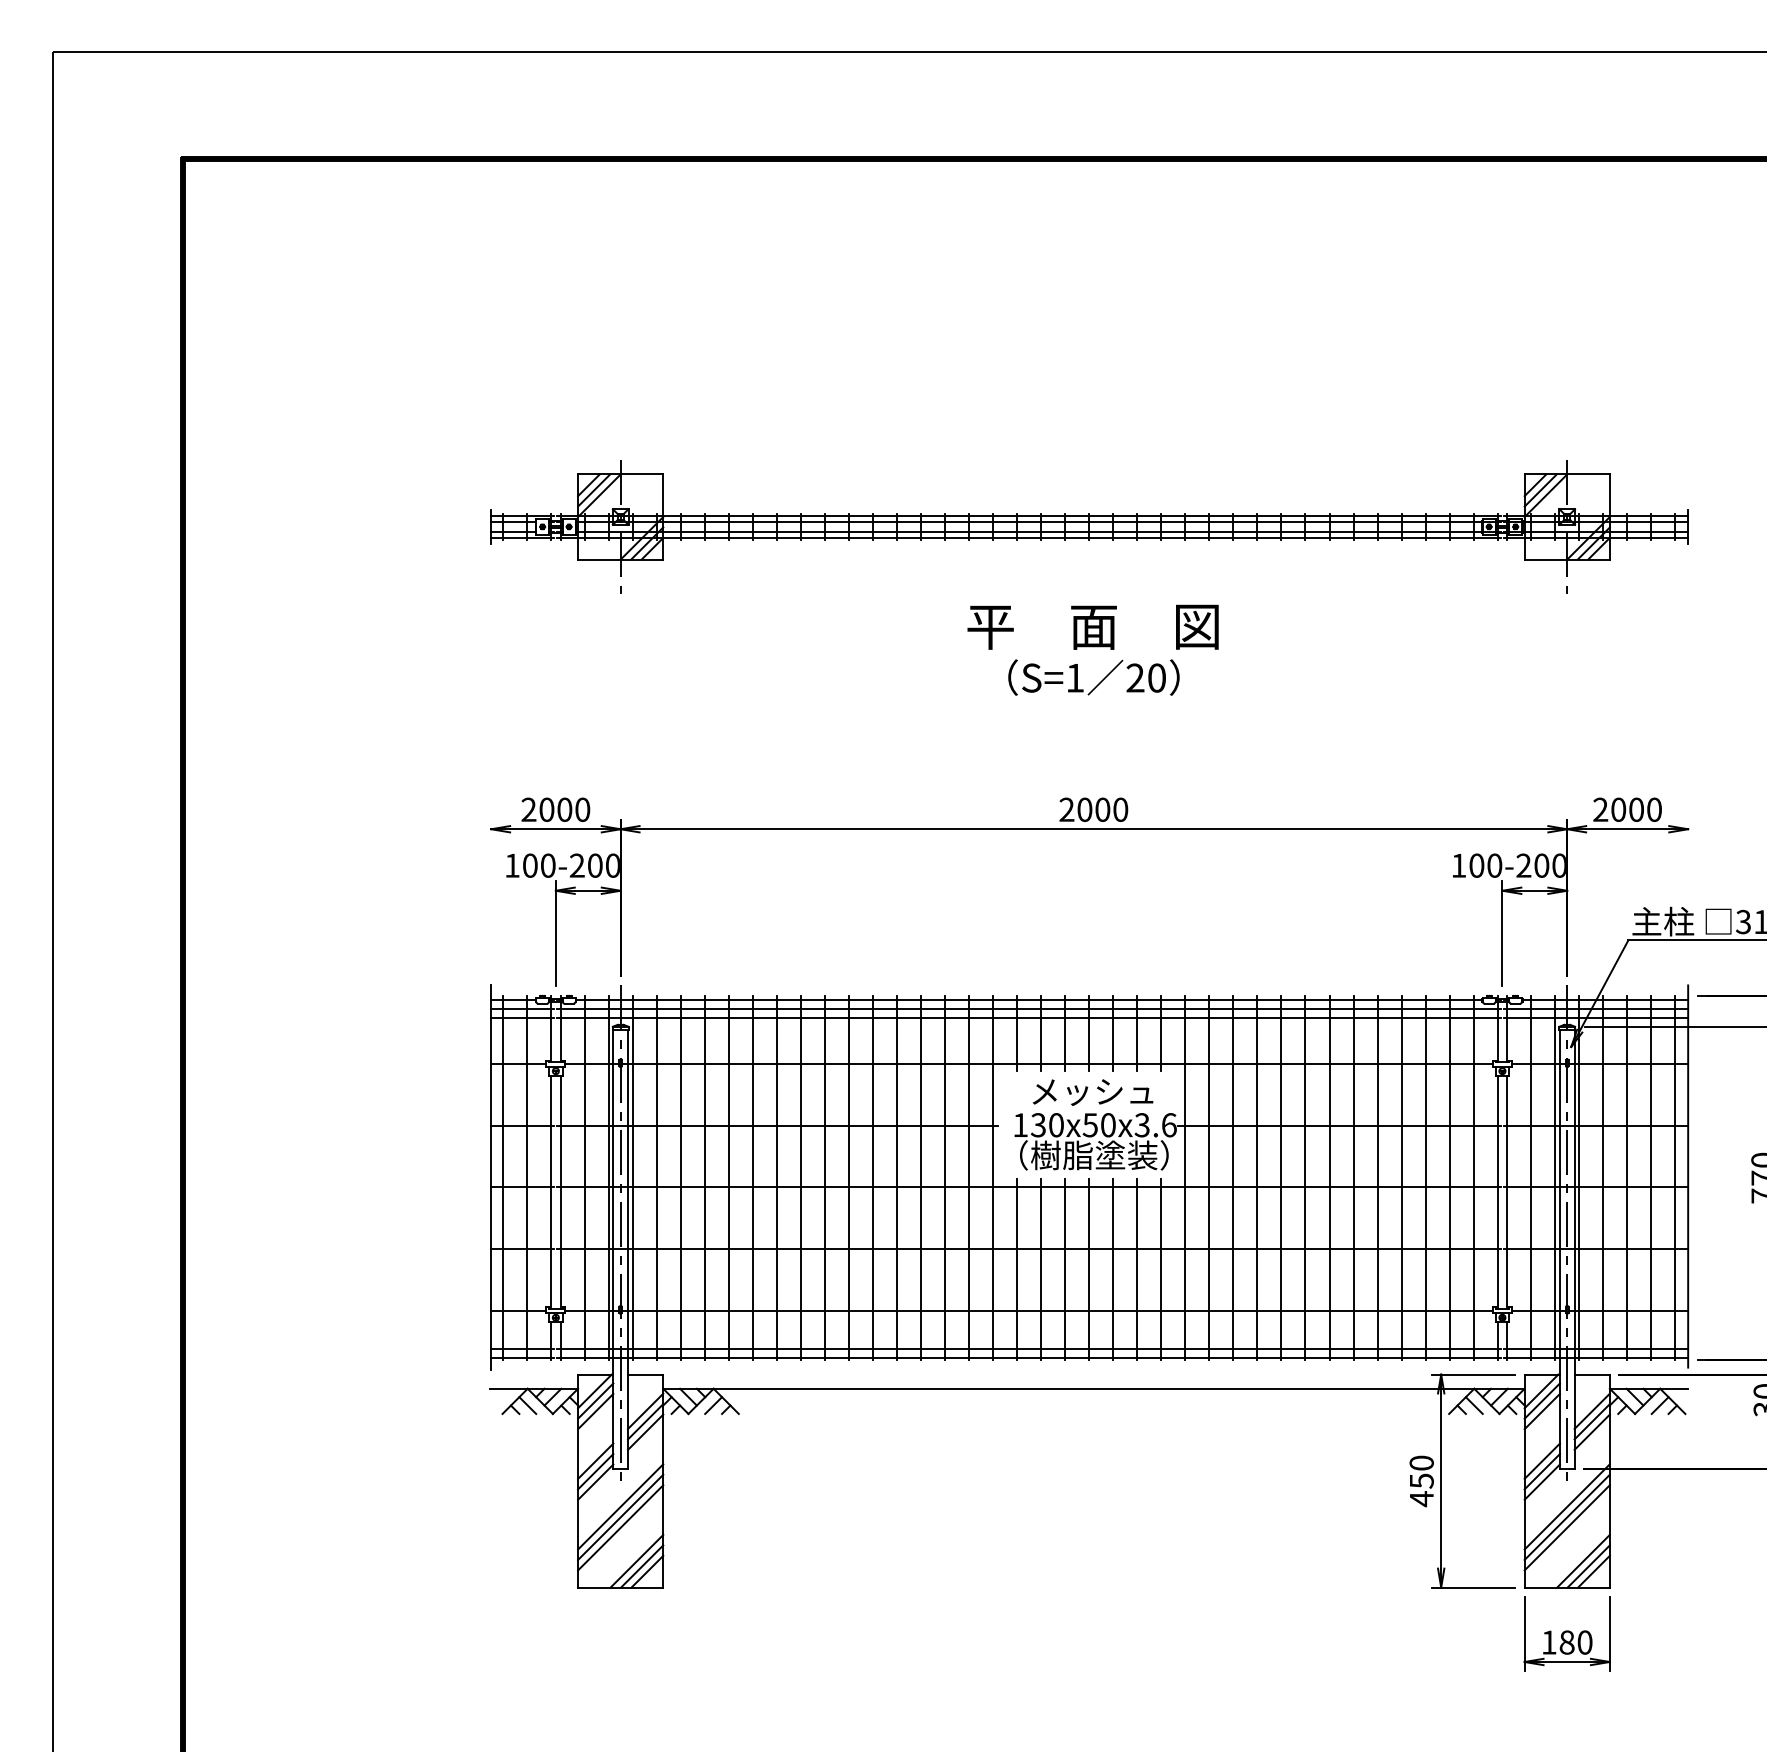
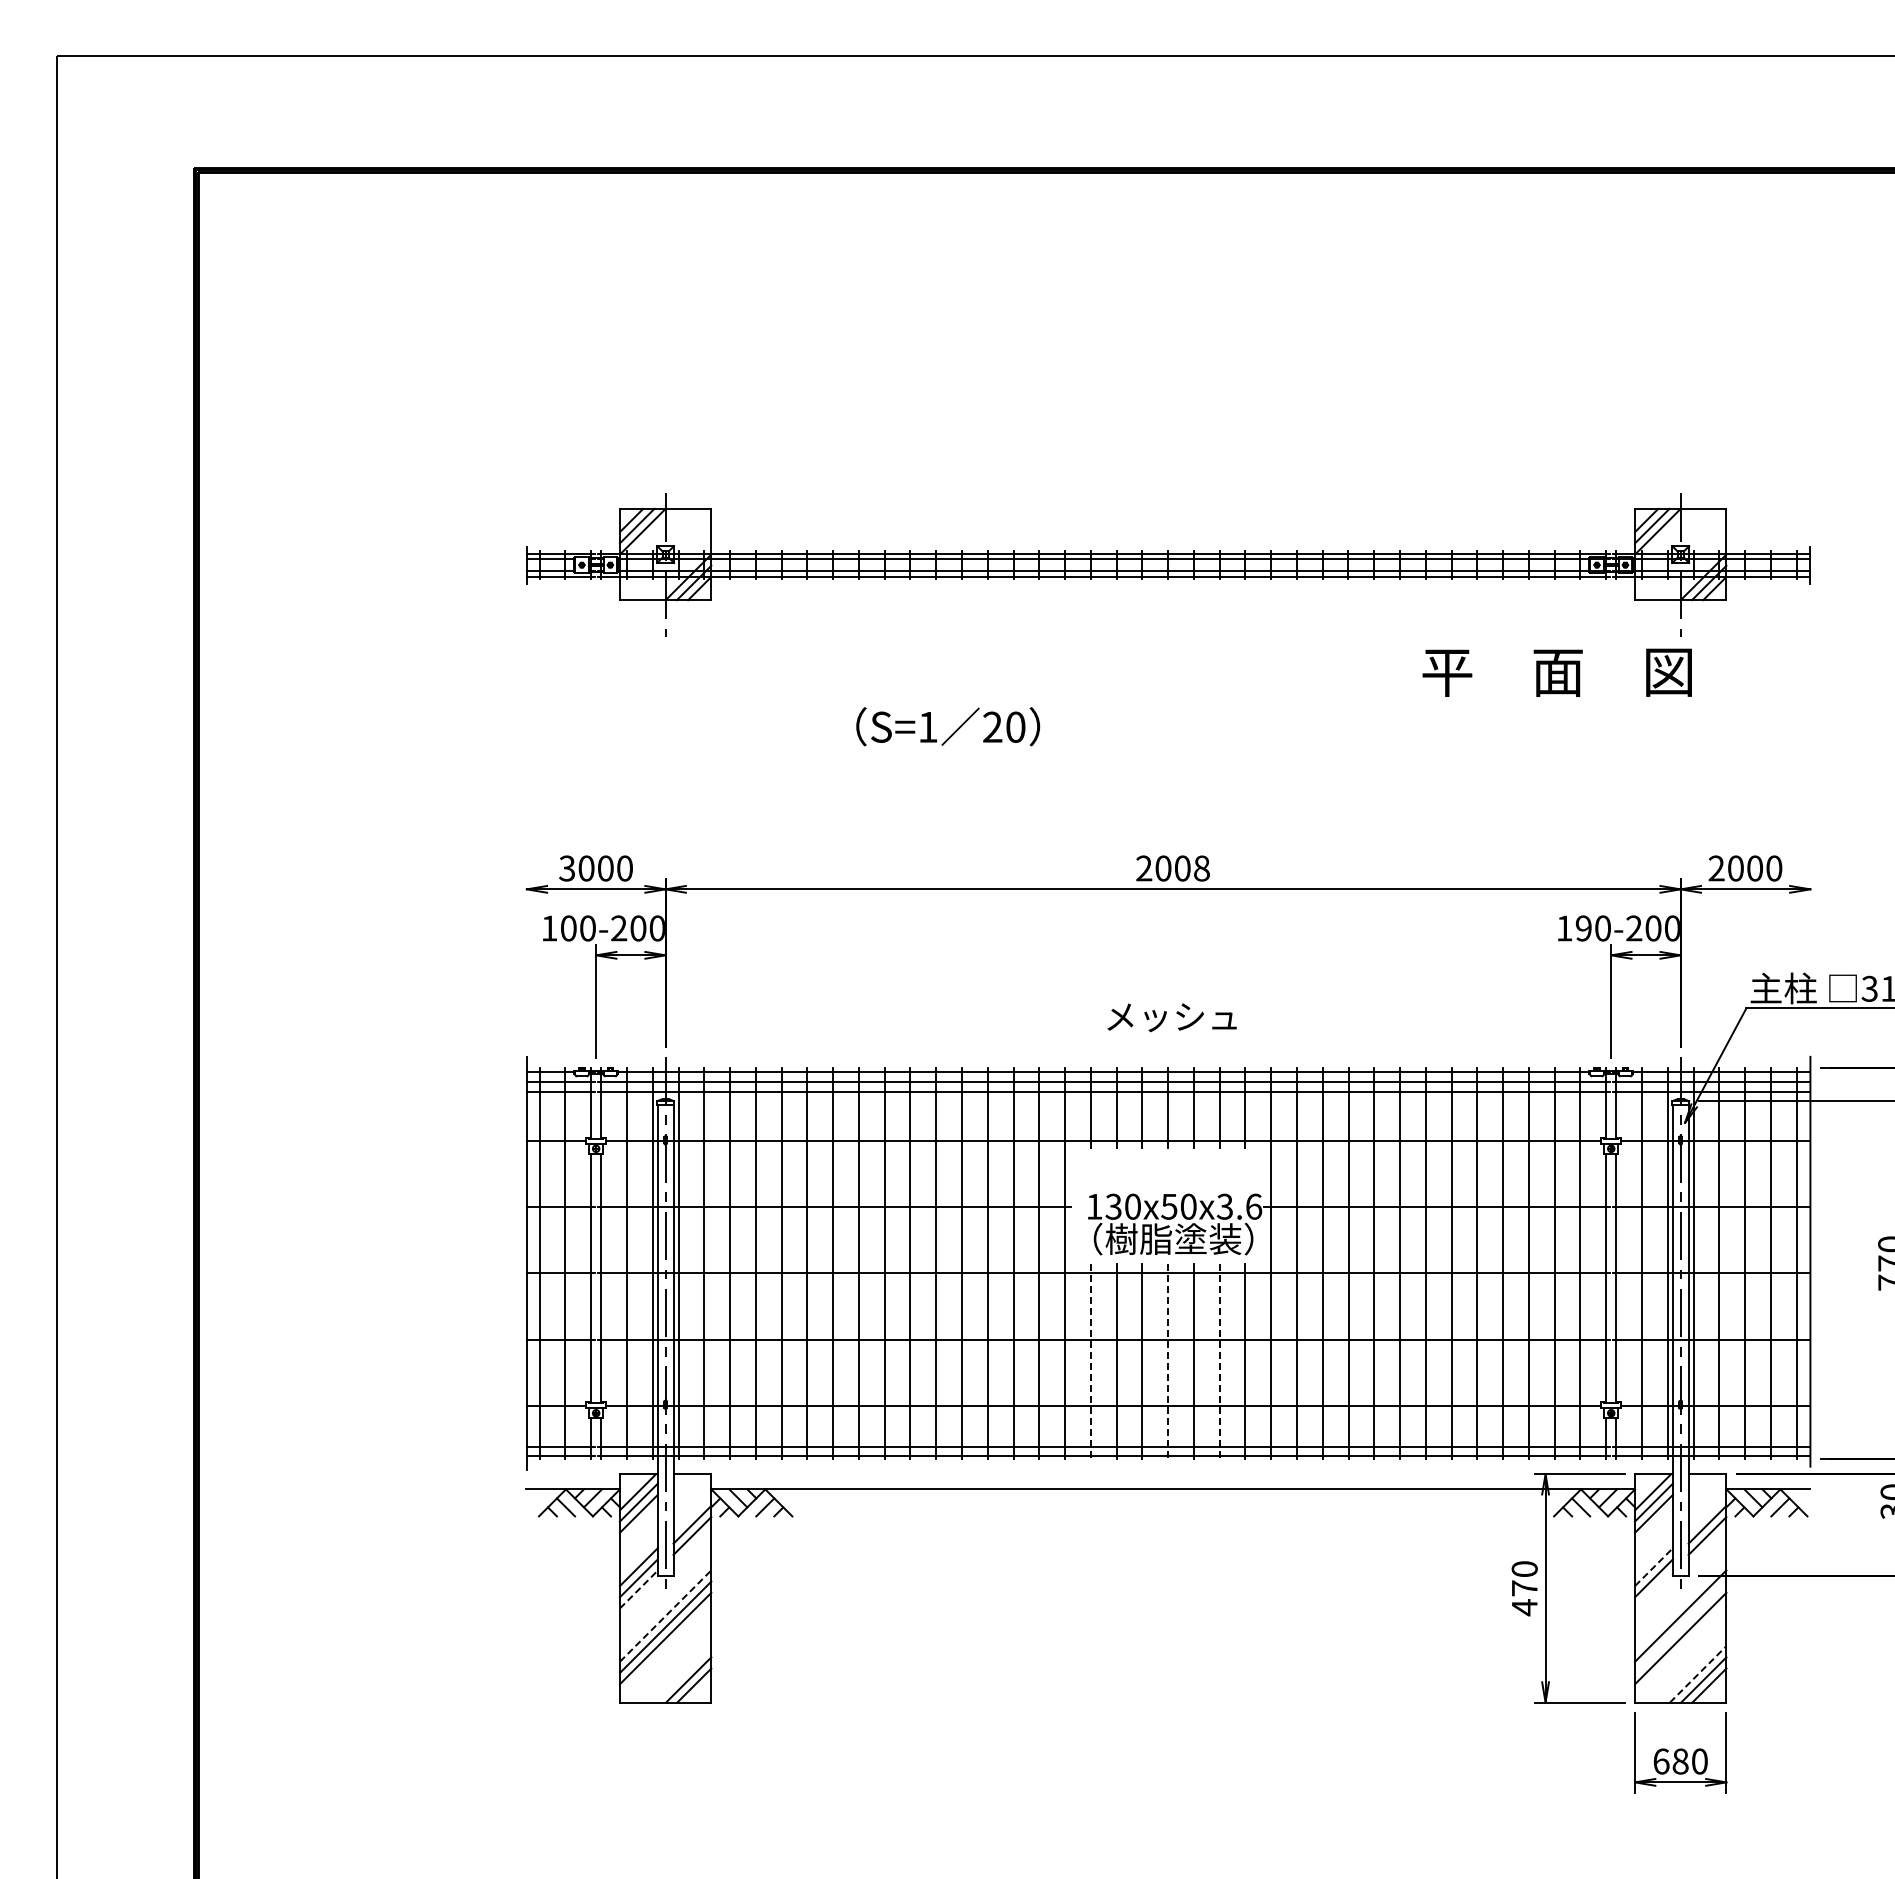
text: (1092, 627) -> (1556, 672), moved
text: (1094, 677) -> (948, 726), moved
text: (529, 809) -> (567, 868), 2000 -> 3000
text: (1120, 809) -> (1201, 868), 2000 -> 2008
text: (1476, 865) -> (1583, 928), 100-200 -> 190-200
text: (1092, 1092) -> (1171, 1017), moved
line: (1016, 1270) -> (1090, 1362), solid -> dashed
line: (1089, 1270) -> (1168, 1362), solid -> dashed
line: (1137, 1270) -> (1219, 1362), solid -> dashed
line: (645, 1411) -> (692, 1513), removed
line: (1592, 1411) -> (1707, 1513), removed
line: (1541, 1461) -> (1653, 1567), solid -> dashed
text: (1421, 1481) -> (1524, 1588), 450 -> 470
line: (595, 1482) -> (638, 1589), solid -> dashed
line: (1541, 1482) -> (1653, 1589), removed
line: (620, 1507) -> (665, 1616), solid -> dashed
line: (1567, 1516) -> (1680, 1626), removed
line: (636, 1561) -> (682, 1674), removed
line: (1583, 1561) -> (1698, 1674), solid -> dashed
text: (1549, 1642) -> (1661, 1761), 180 -> 680

